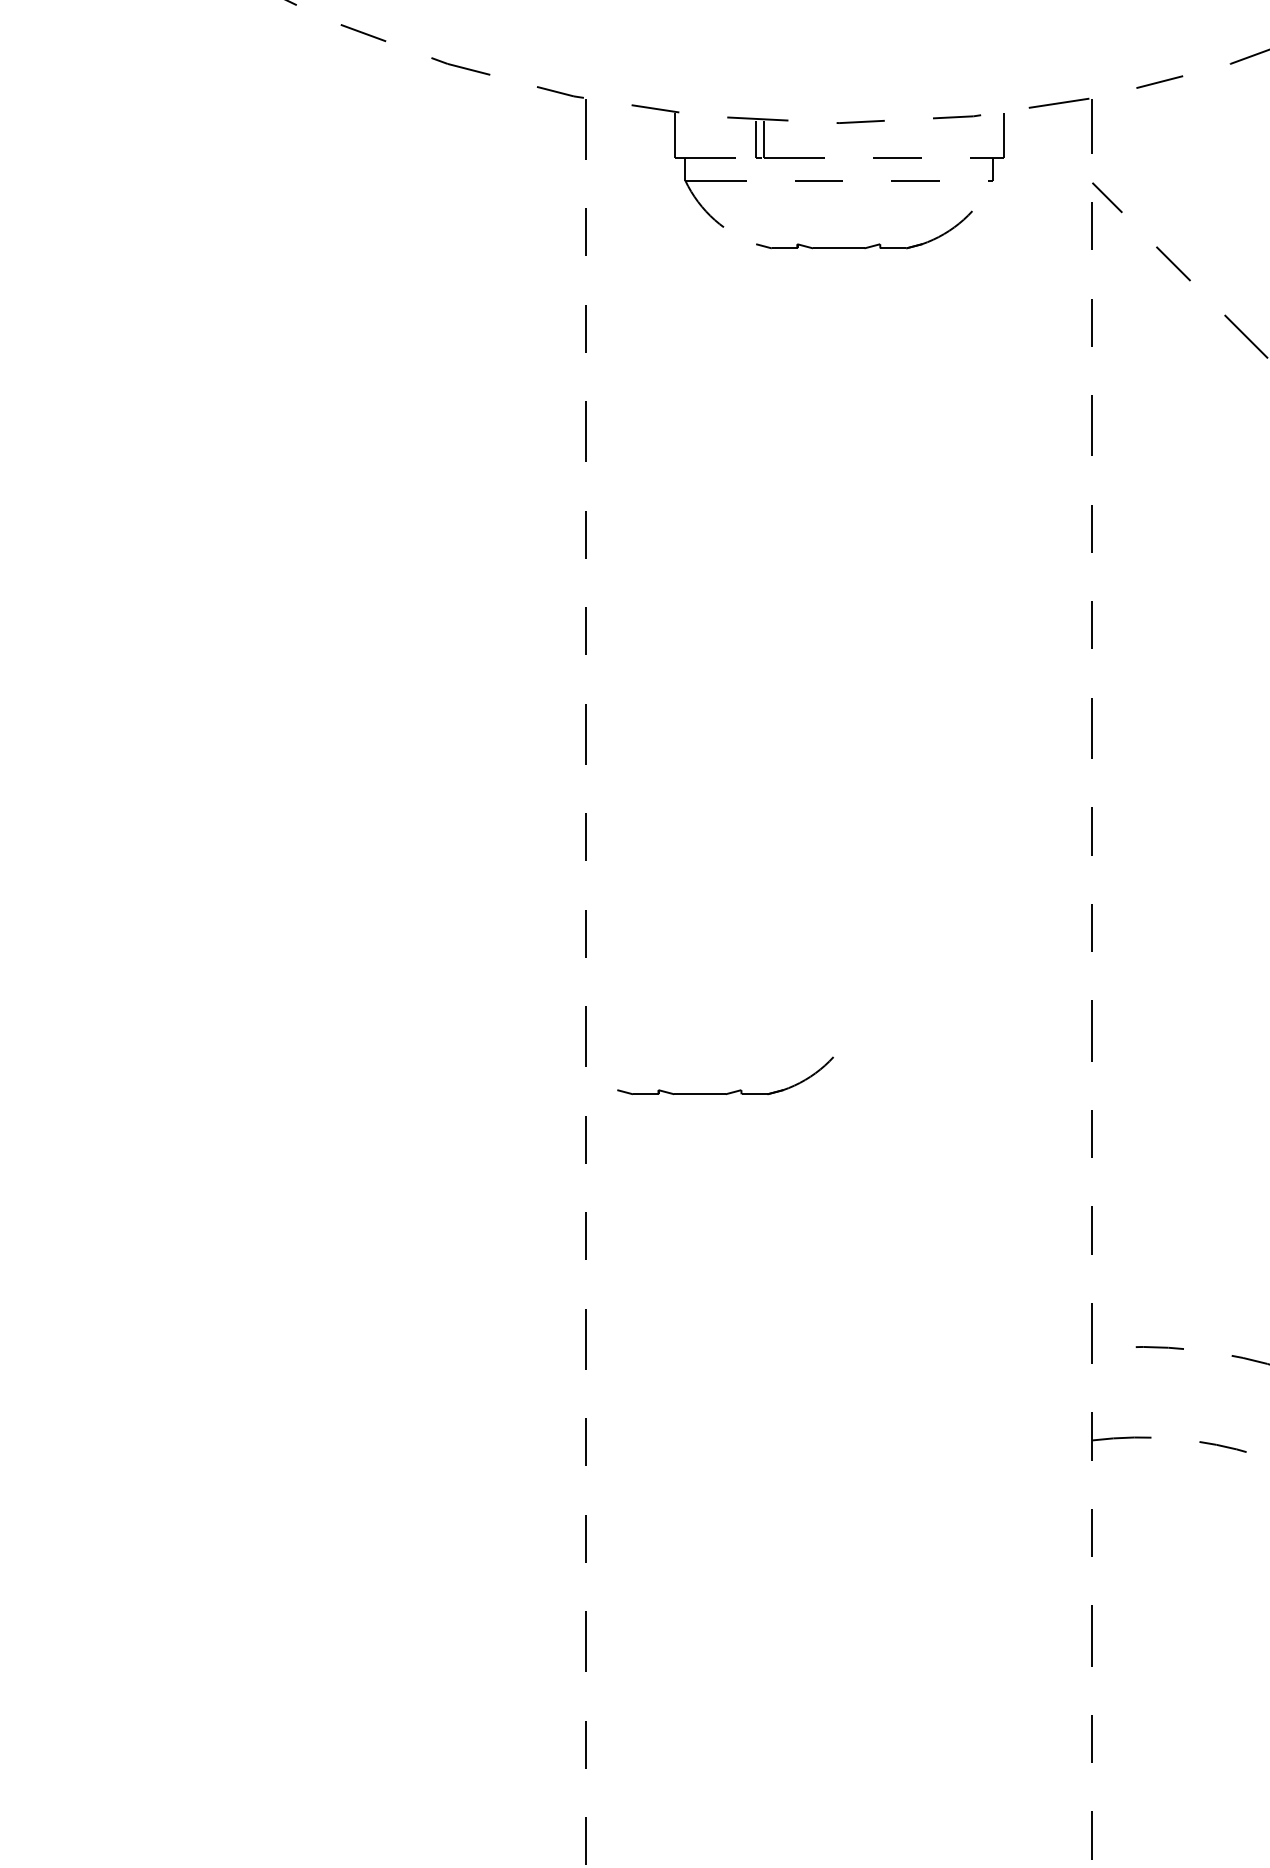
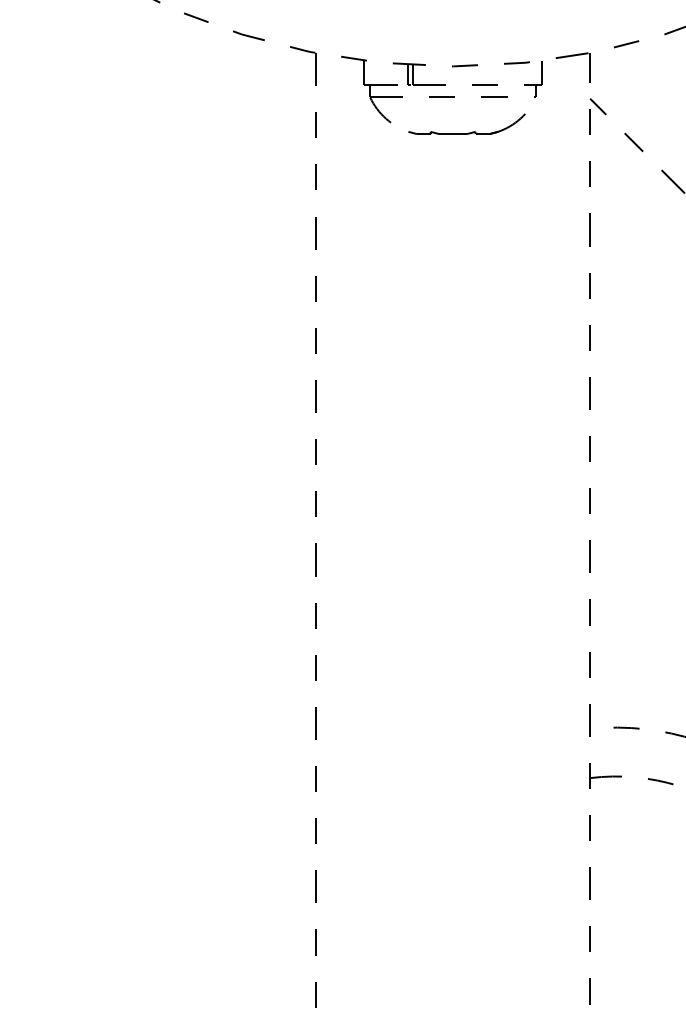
part: (728, 1091) -> (393, 589), removed

